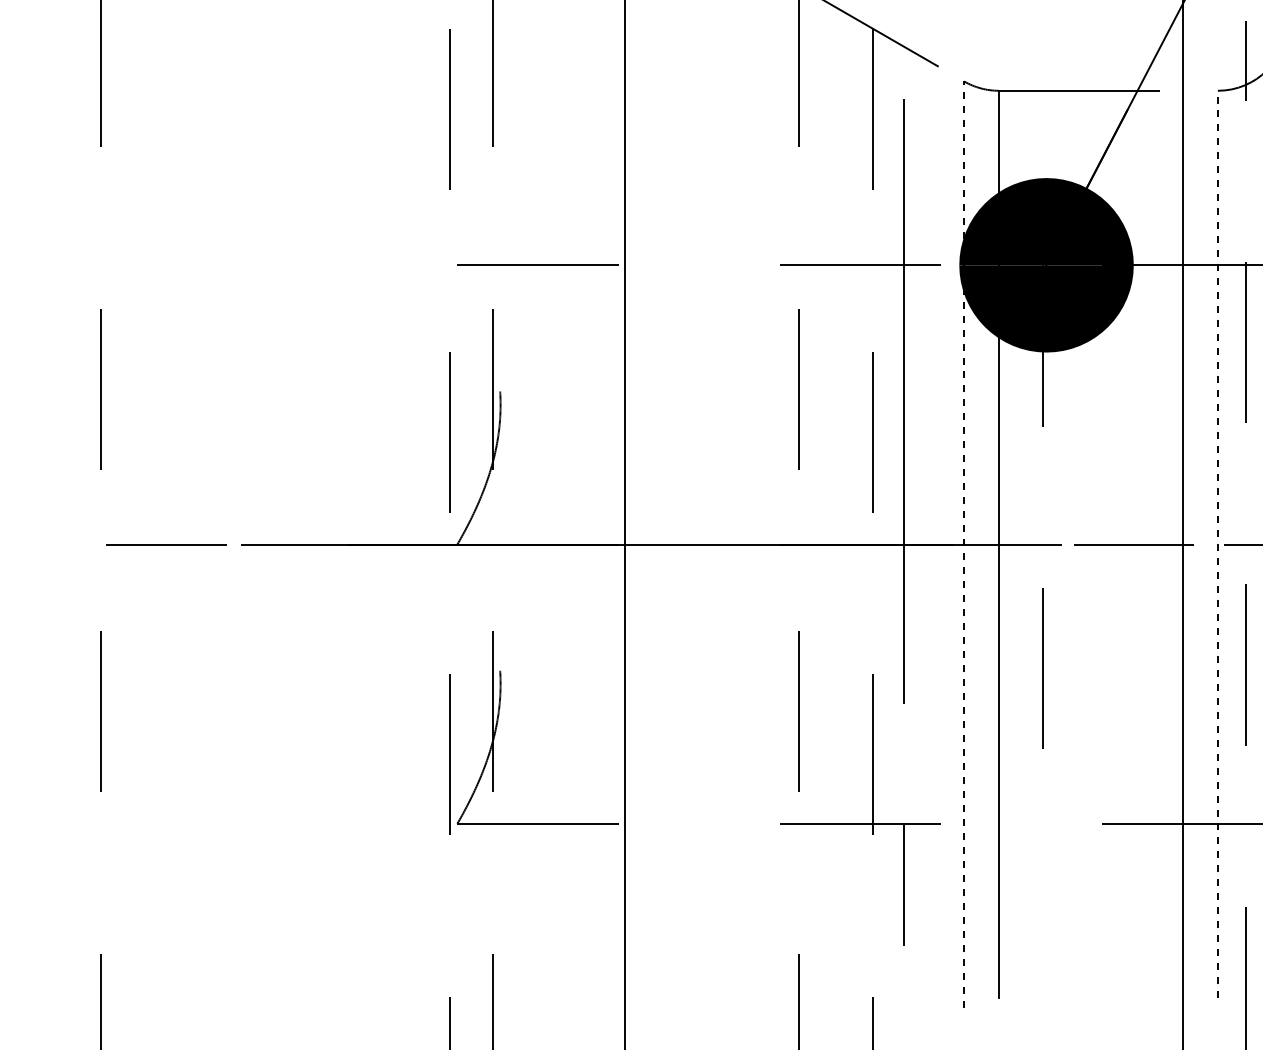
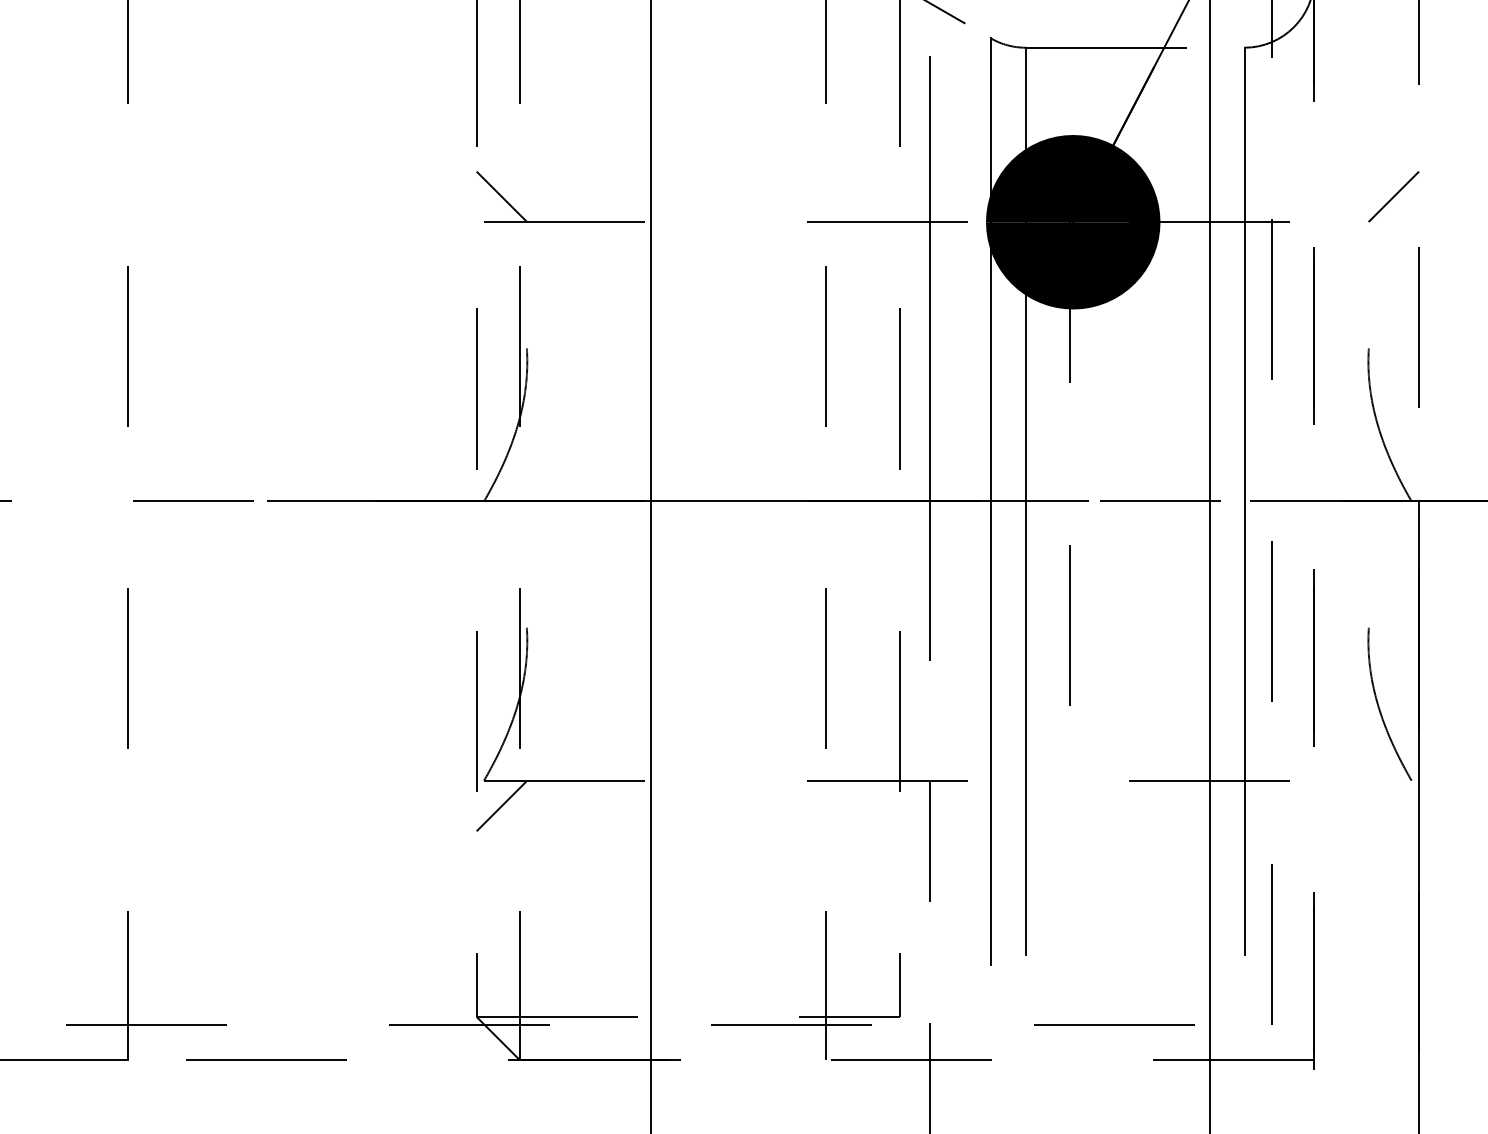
line: (474, 239) -> (501, 196), added
line: (963, 543) -> (990, 500), dashed -> solid
line: (1217, 544) -> (1244, 501), dashed -> solid
line: (474, 848) -> (501, 805), added

